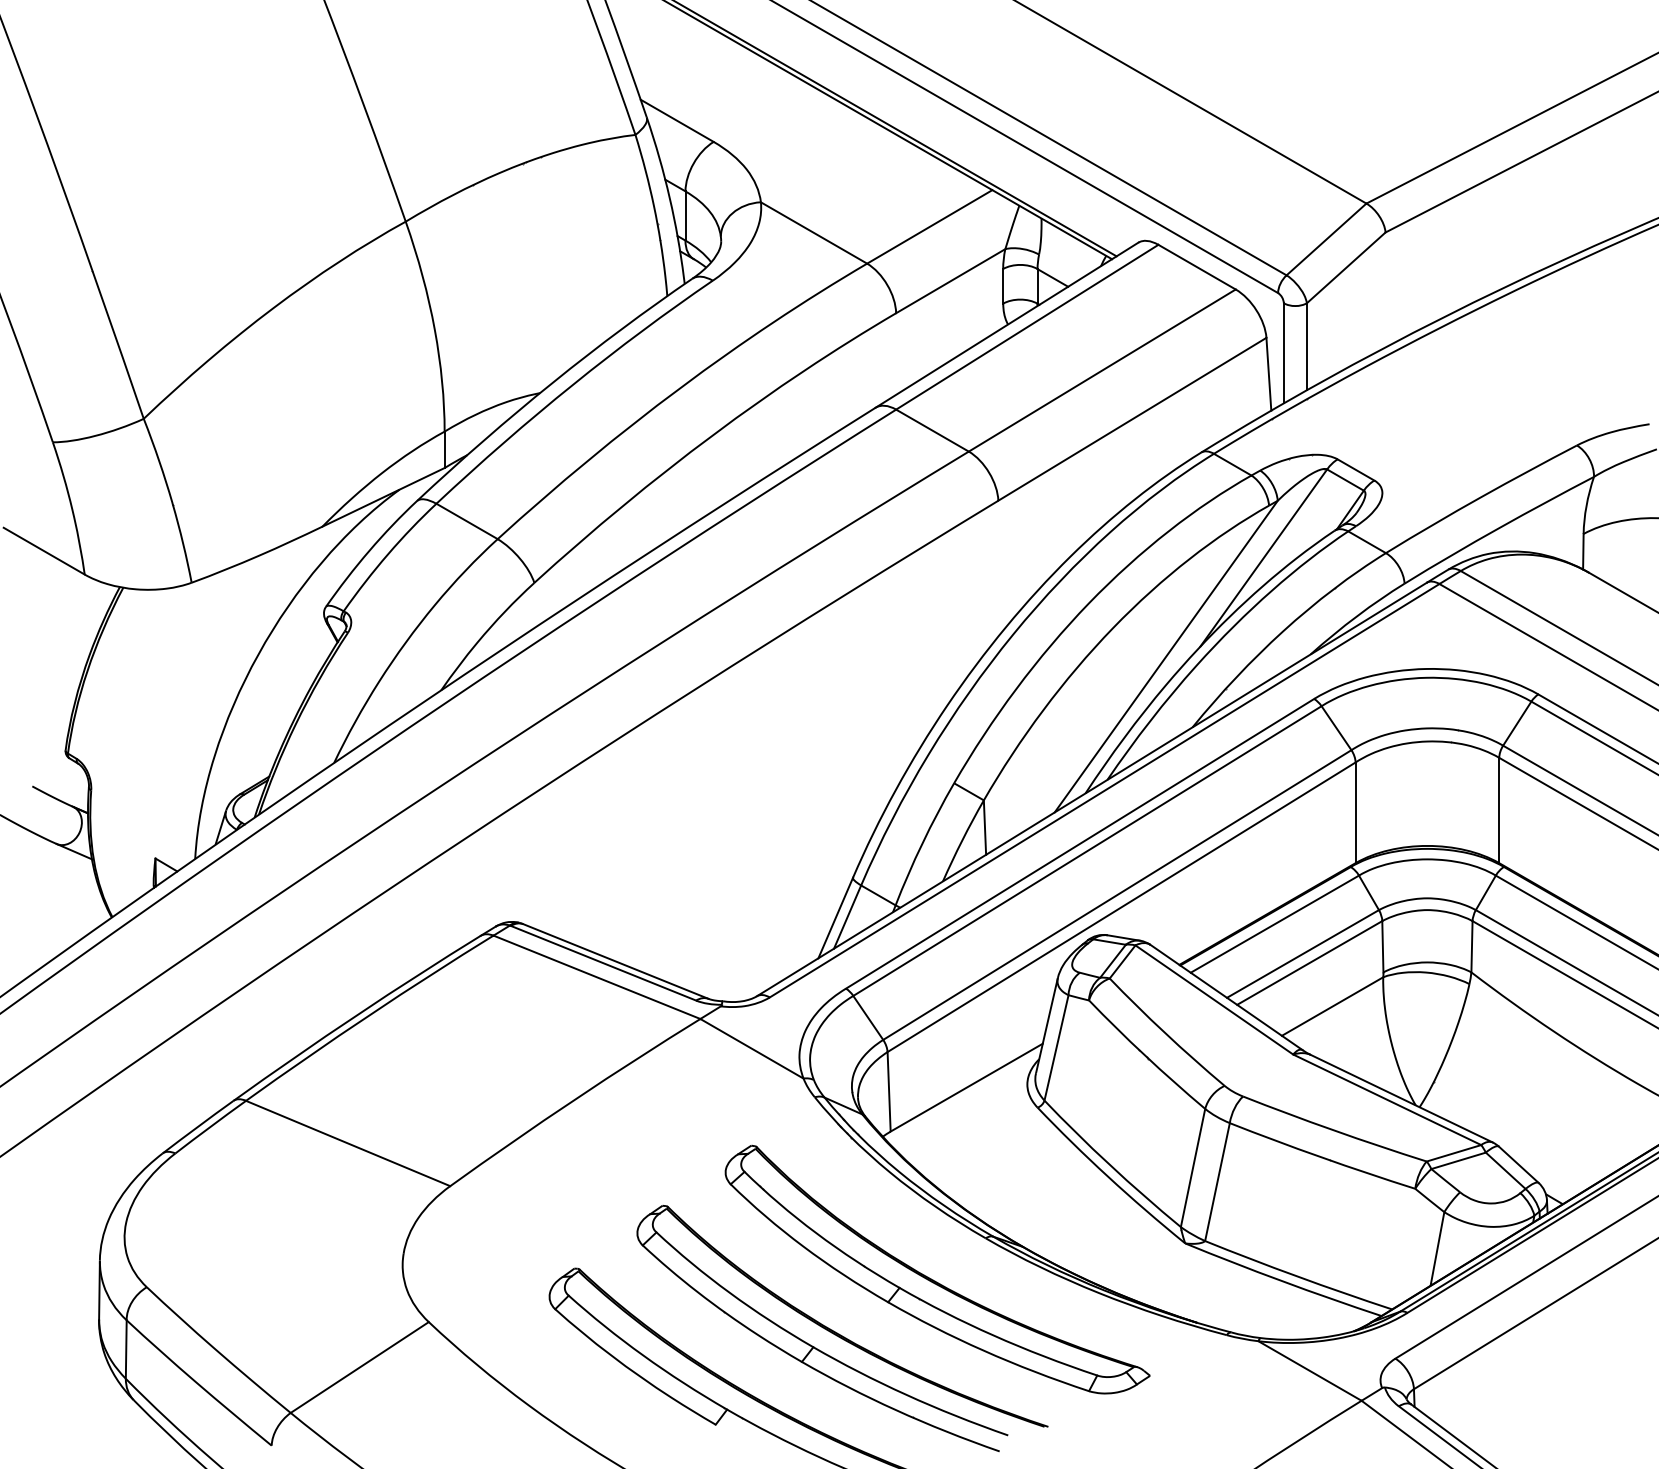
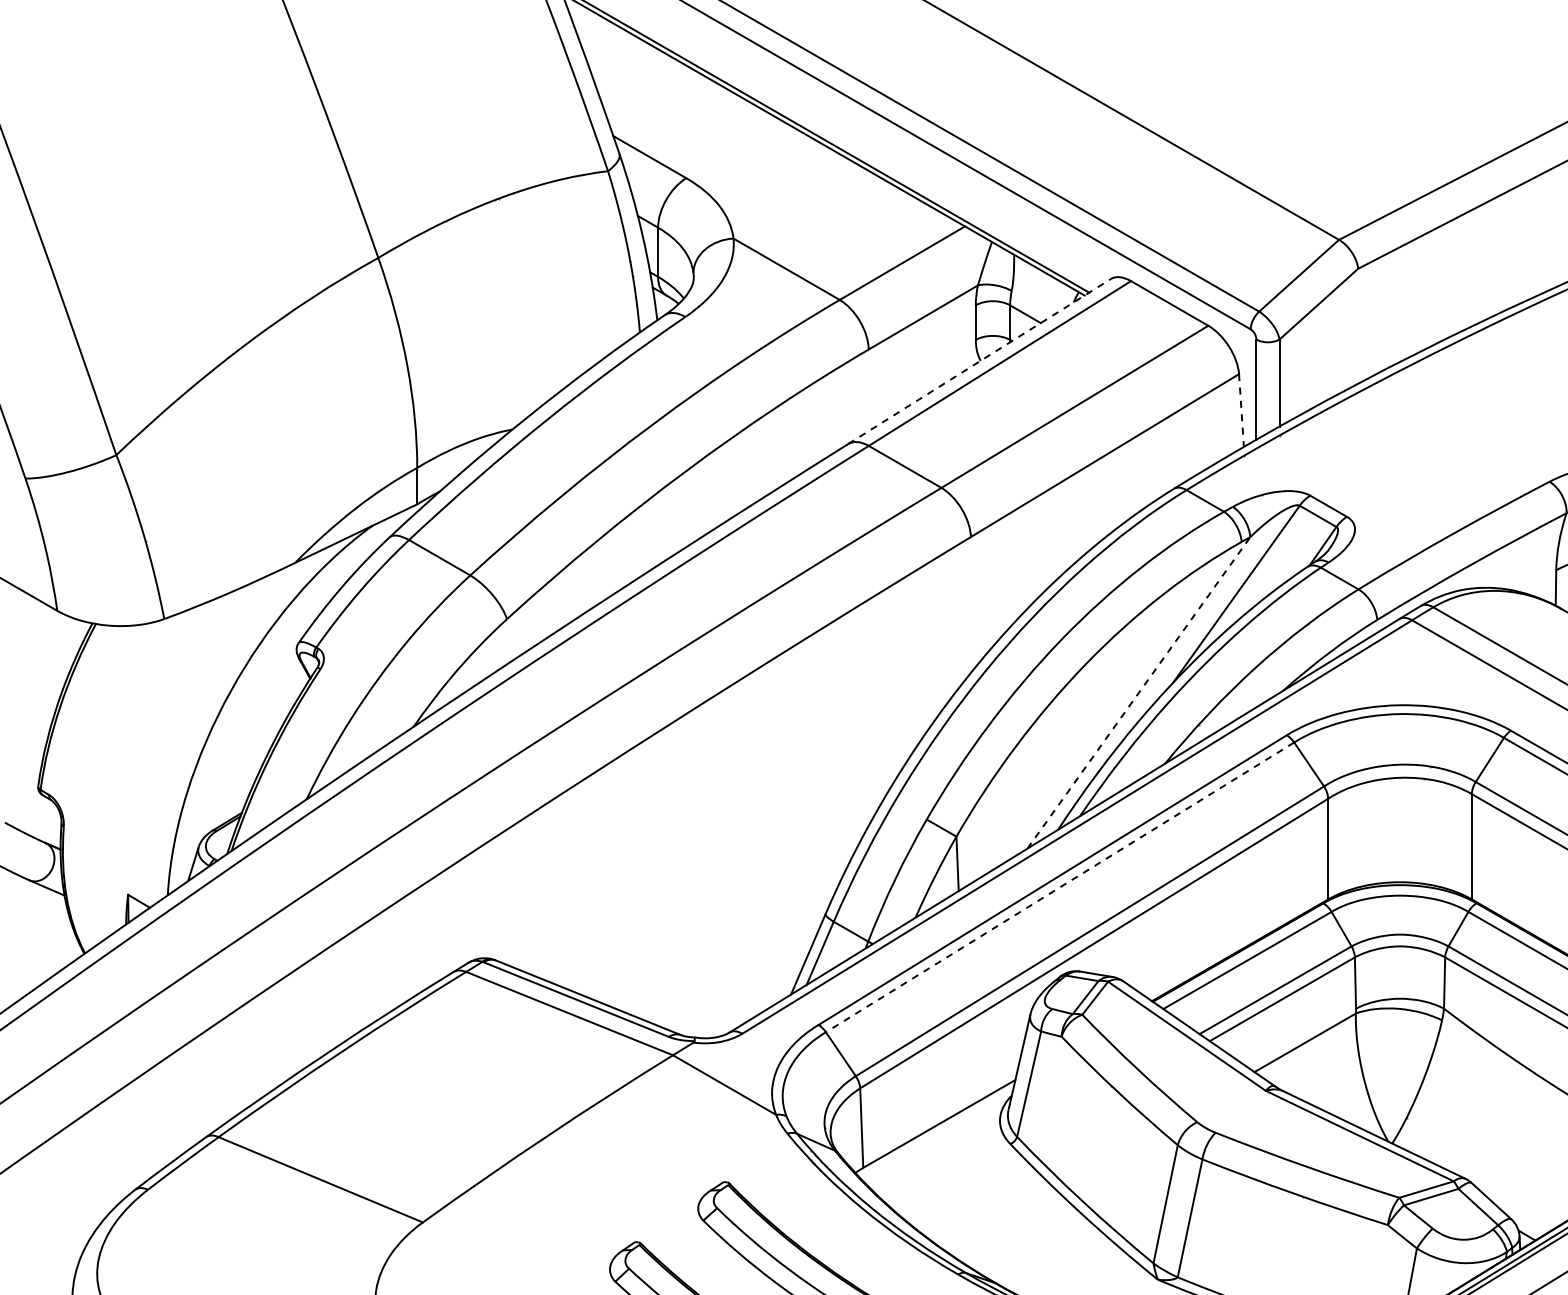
line: (1007, 324) -> (980, 360), solid -> dashed
line: (1268, 374) -> (1241, 410), solid -> dashed
line: (1166, 656) -> (1139, 692), solid -> dashed
line: (1087, 851) -> (1060, 887), solid -> dashed

